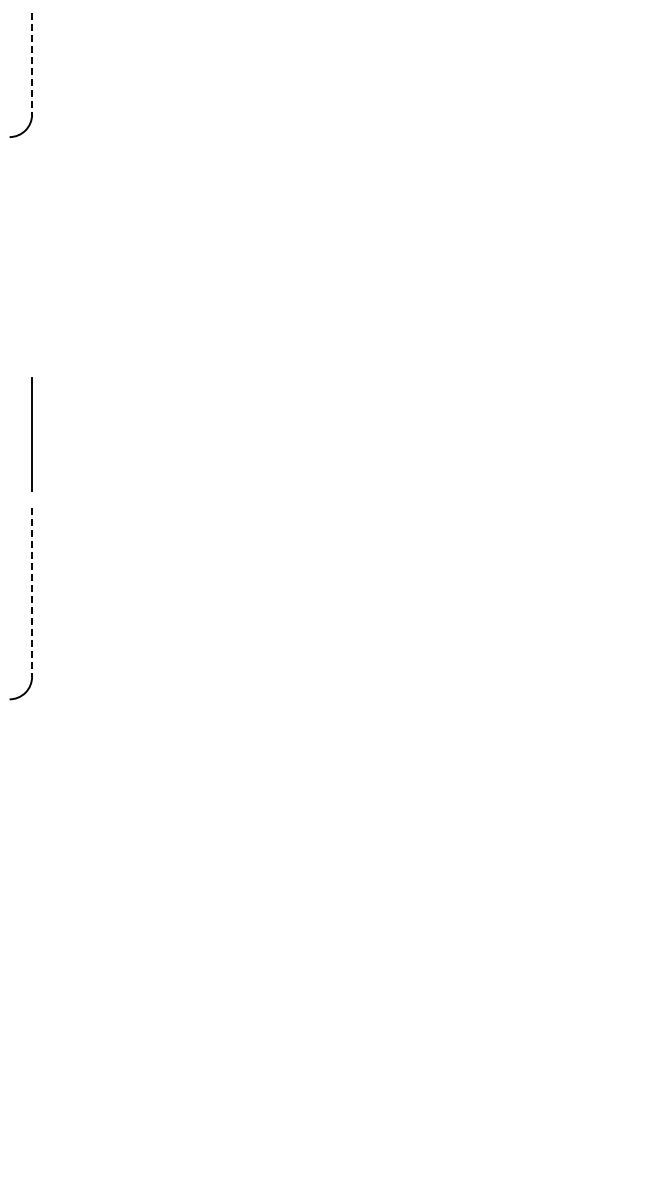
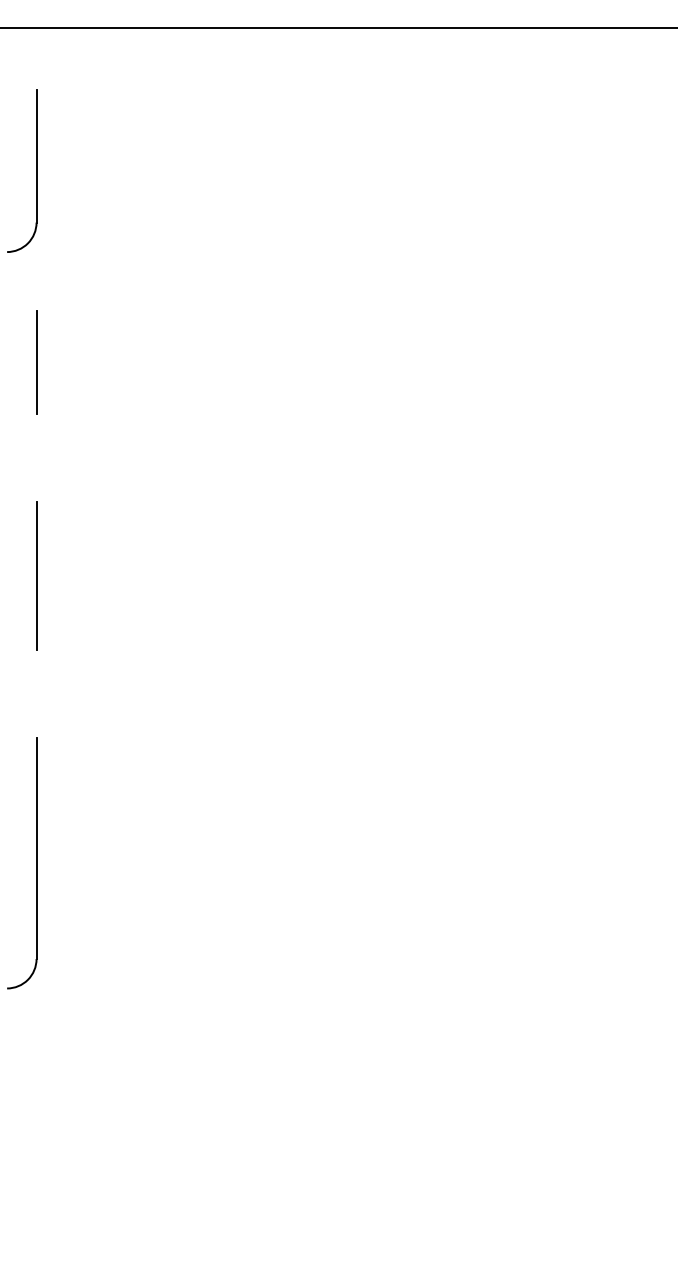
line: (32, 64) -> (37, 156), dashed -> solid
line: (32, 221) -> (37, 362), added
line: (31, 434) -> (35, 576), moved
line: (32, 593) -> (37, 849), dashed -> solid

